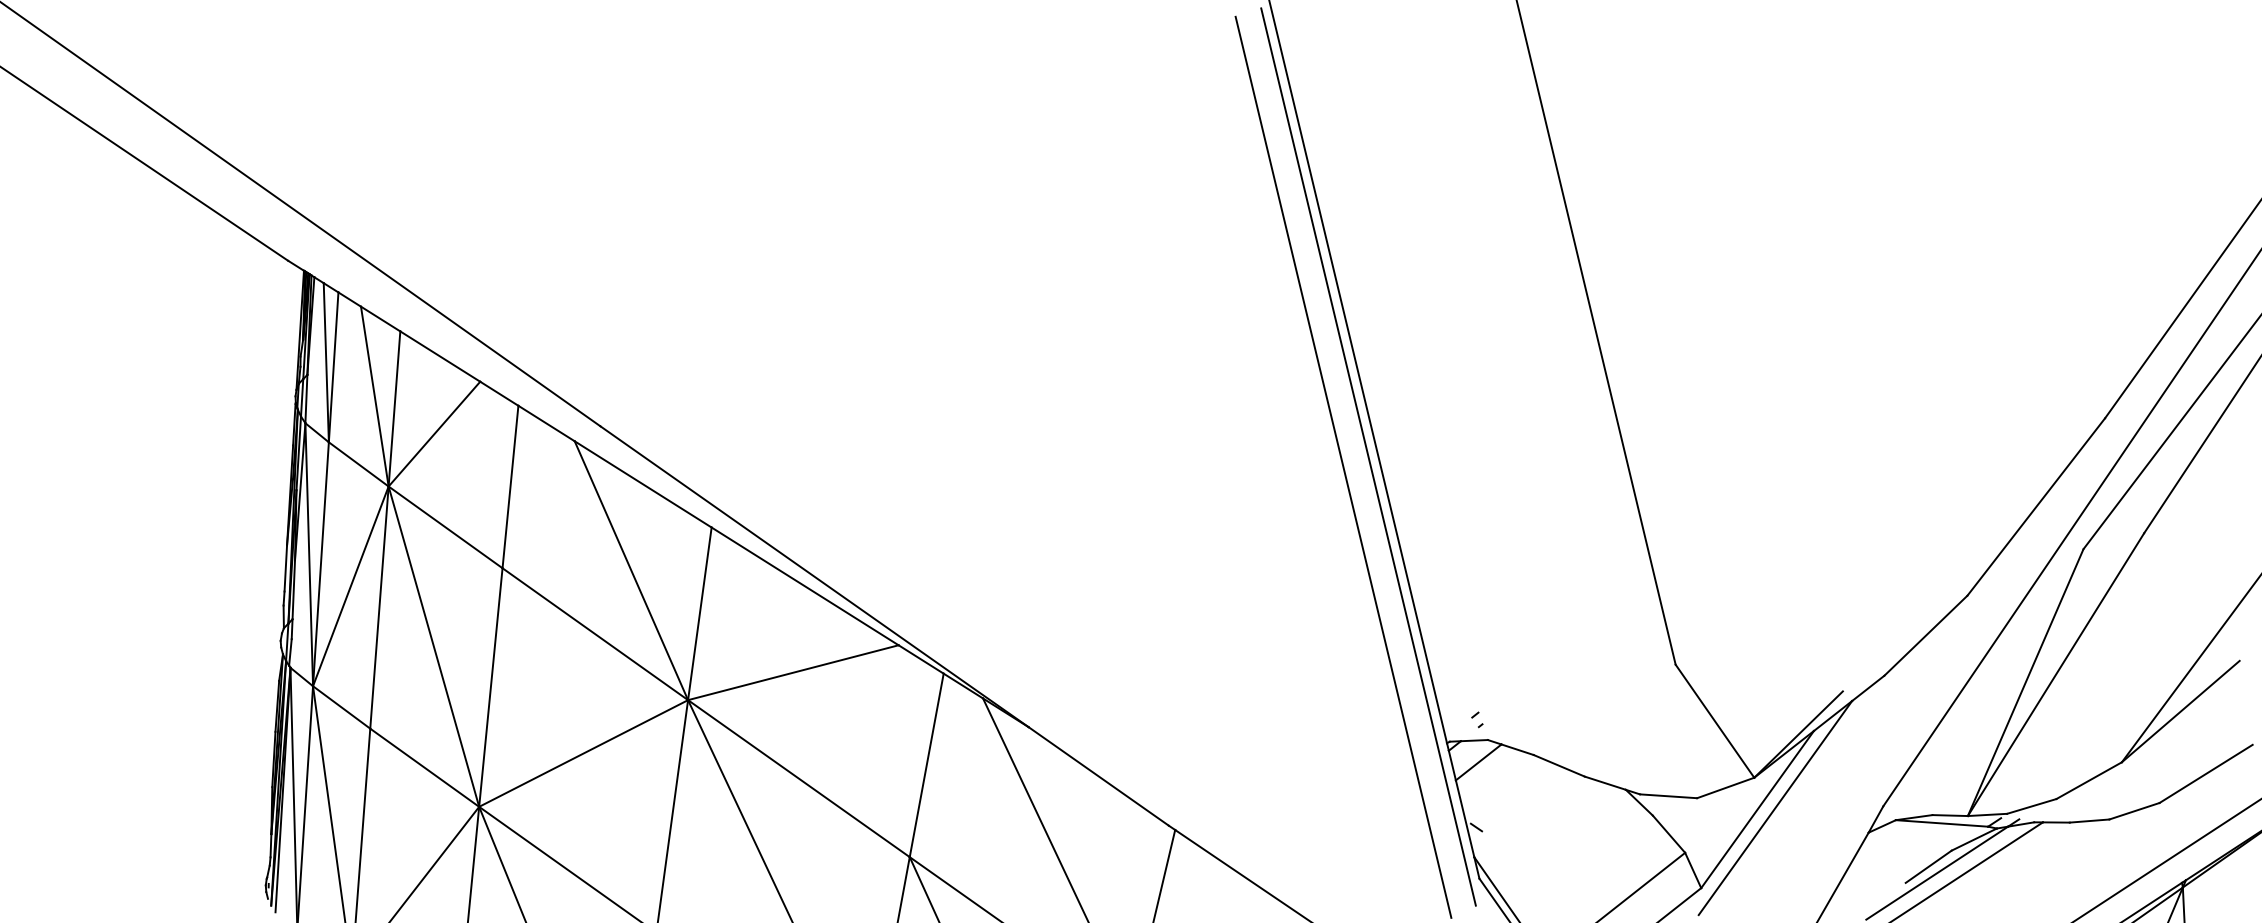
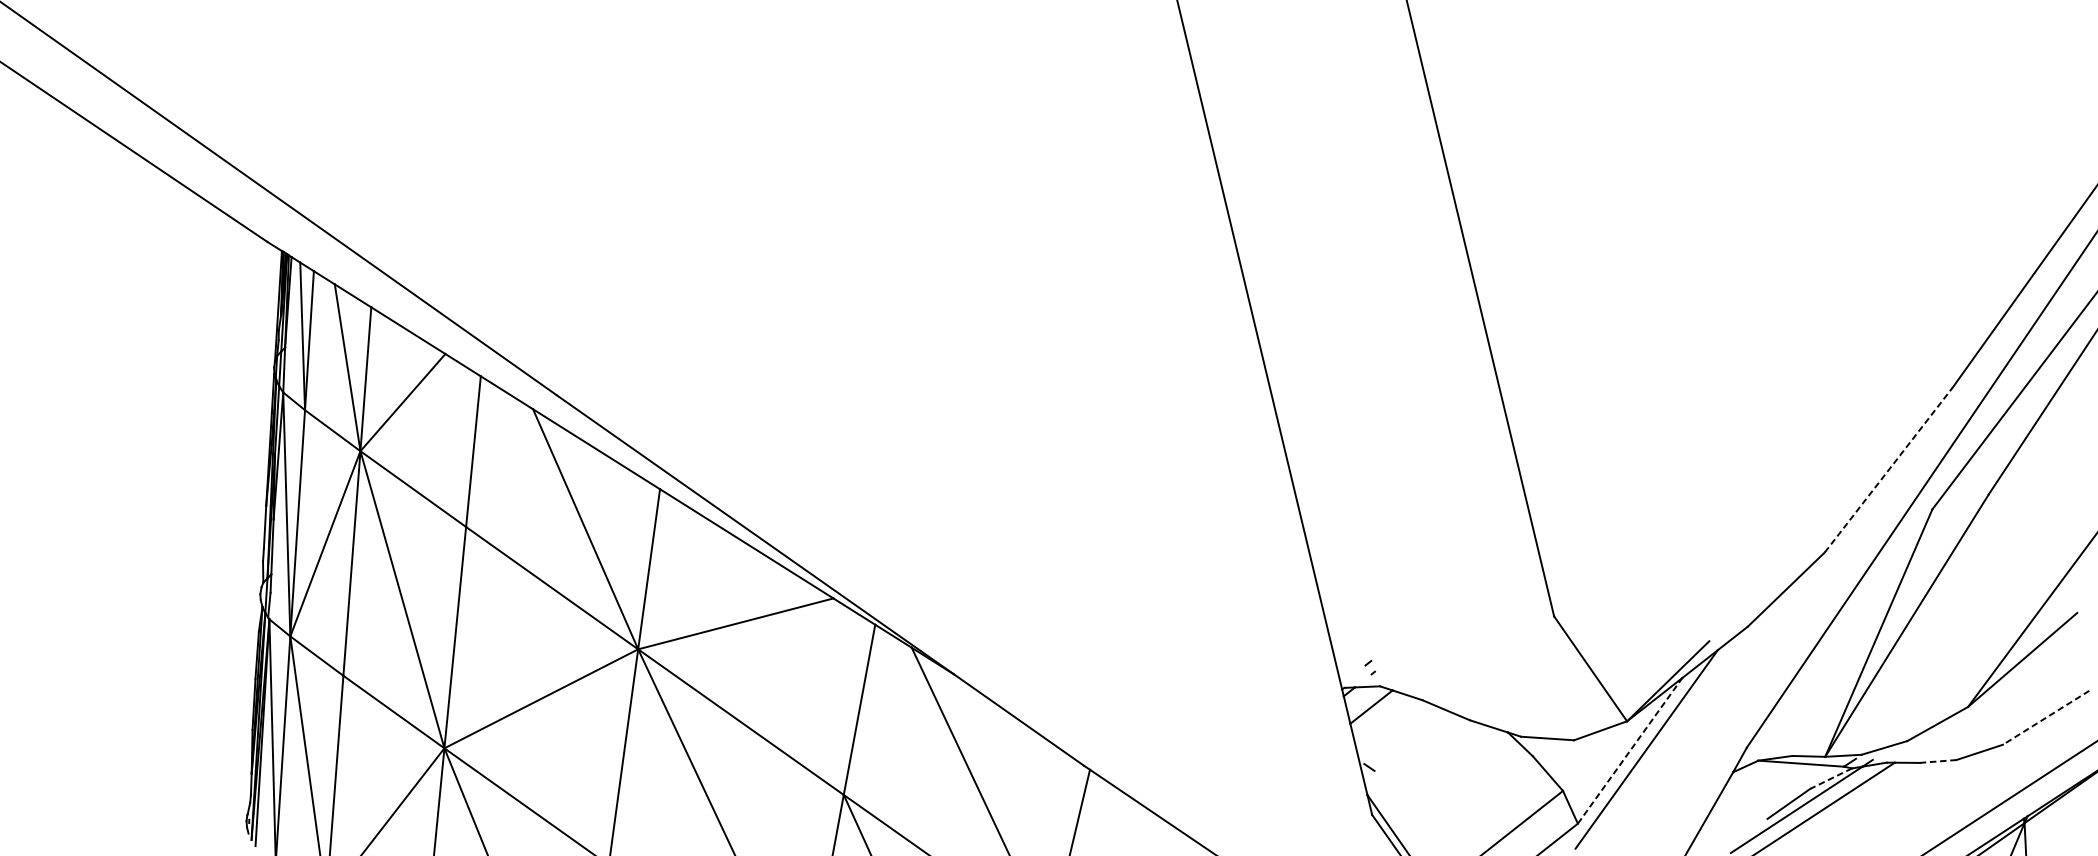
line: (1368, 456) -> (1269, 423), removed
line: (1343, 466) -> (1246, 432), removed
line: (2036, 506) -> (1888, 469), solid -> dashed
line: (2206, 773) -> (2046, 717), solid -> dashed
line: (1757, 809) -> (1630, 750), solid -> dashed
line: (2089, 821) -> (1938, 761), solid -> dashed
line: (1973, 839) -> (1830, 778), solid -> dashed

